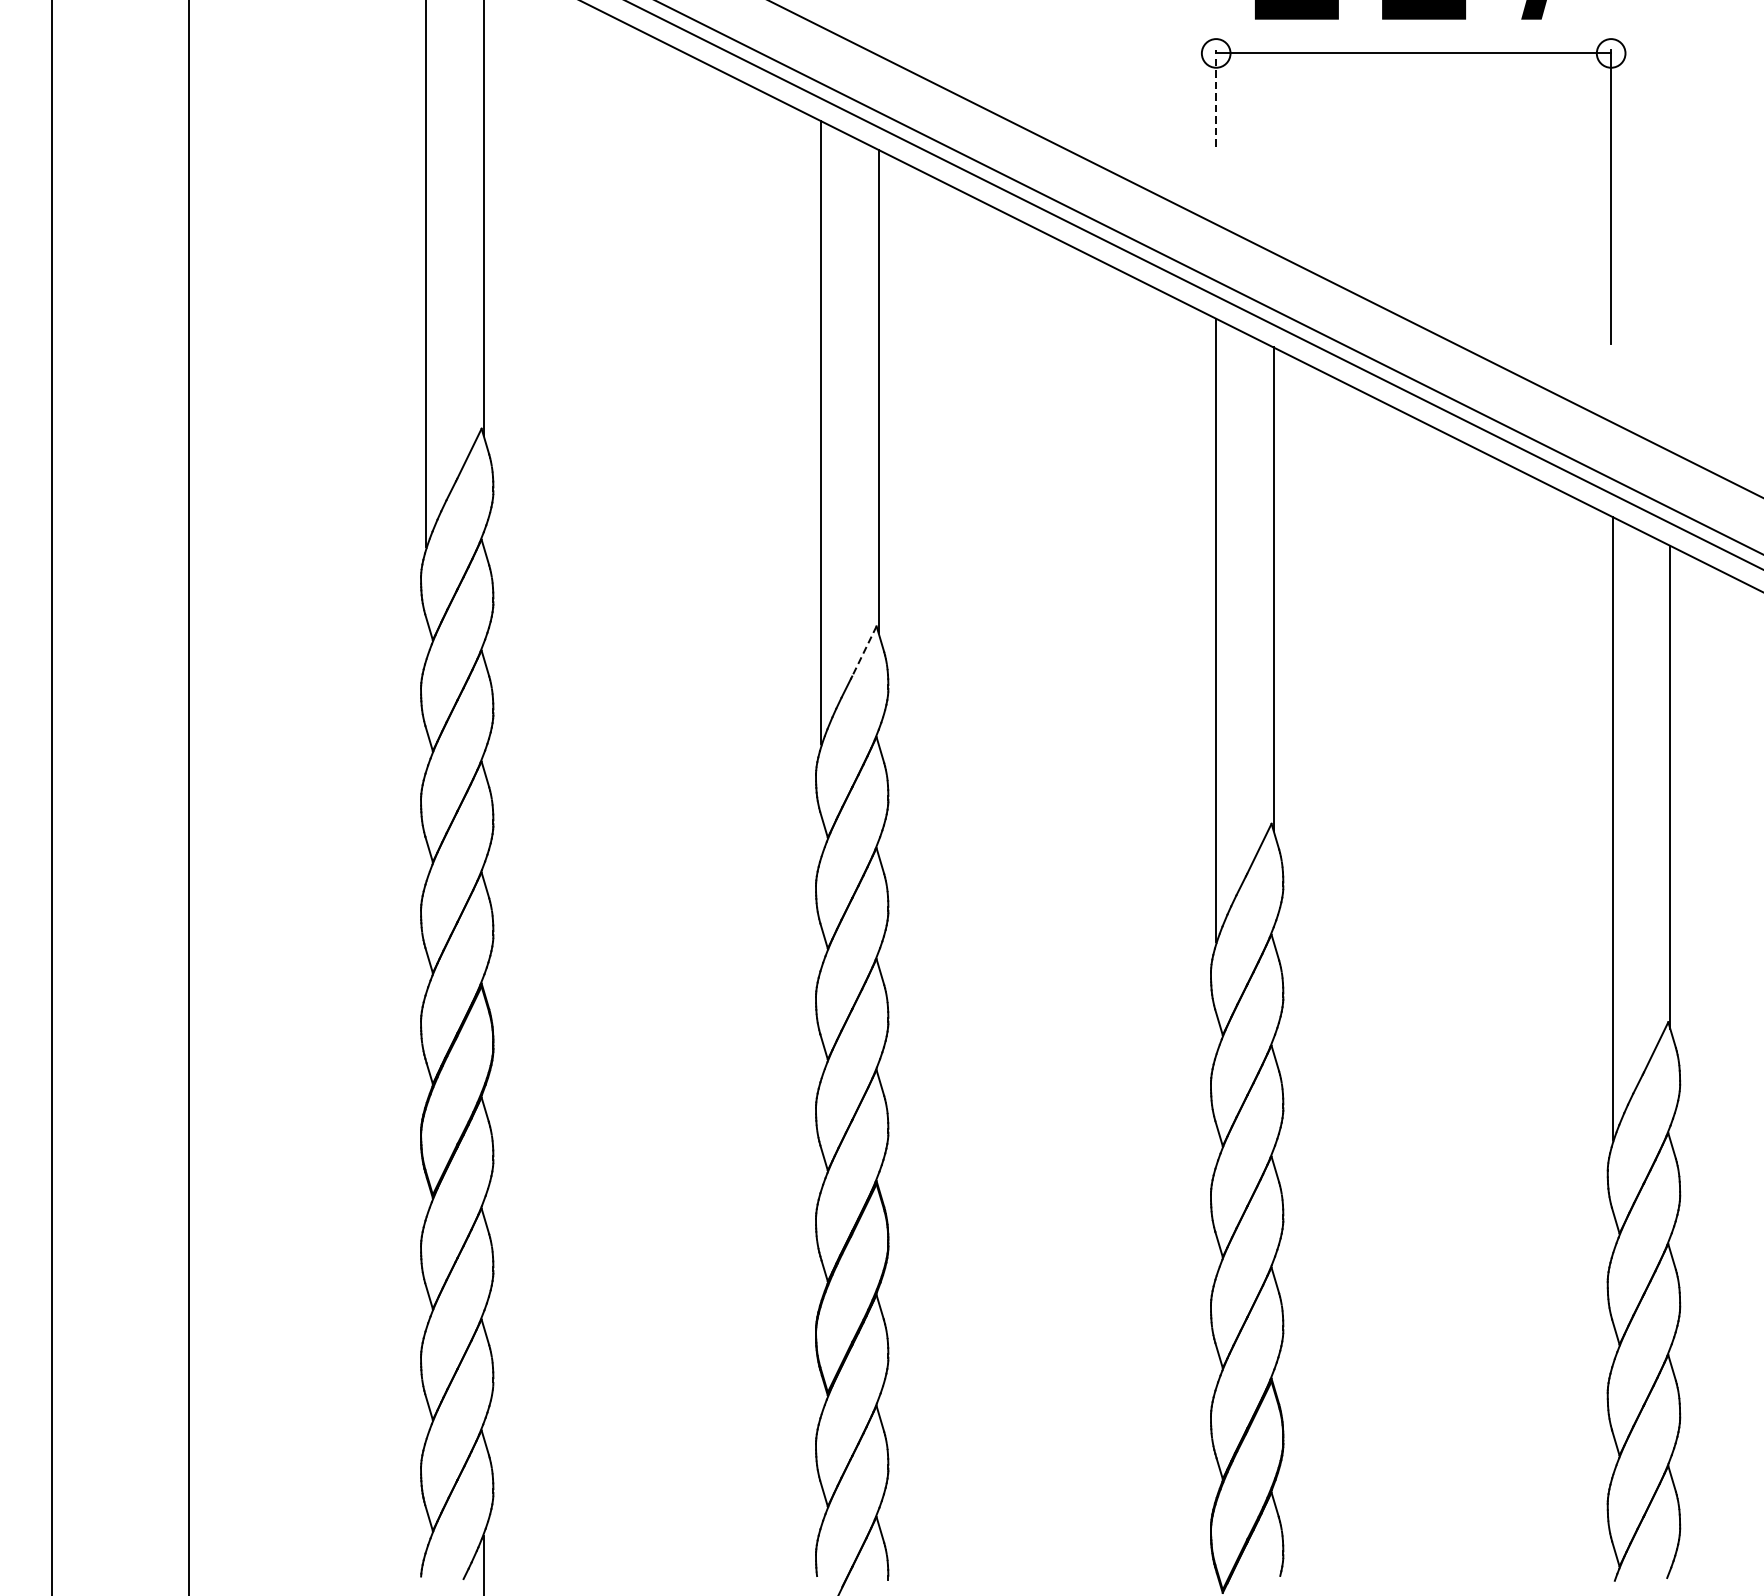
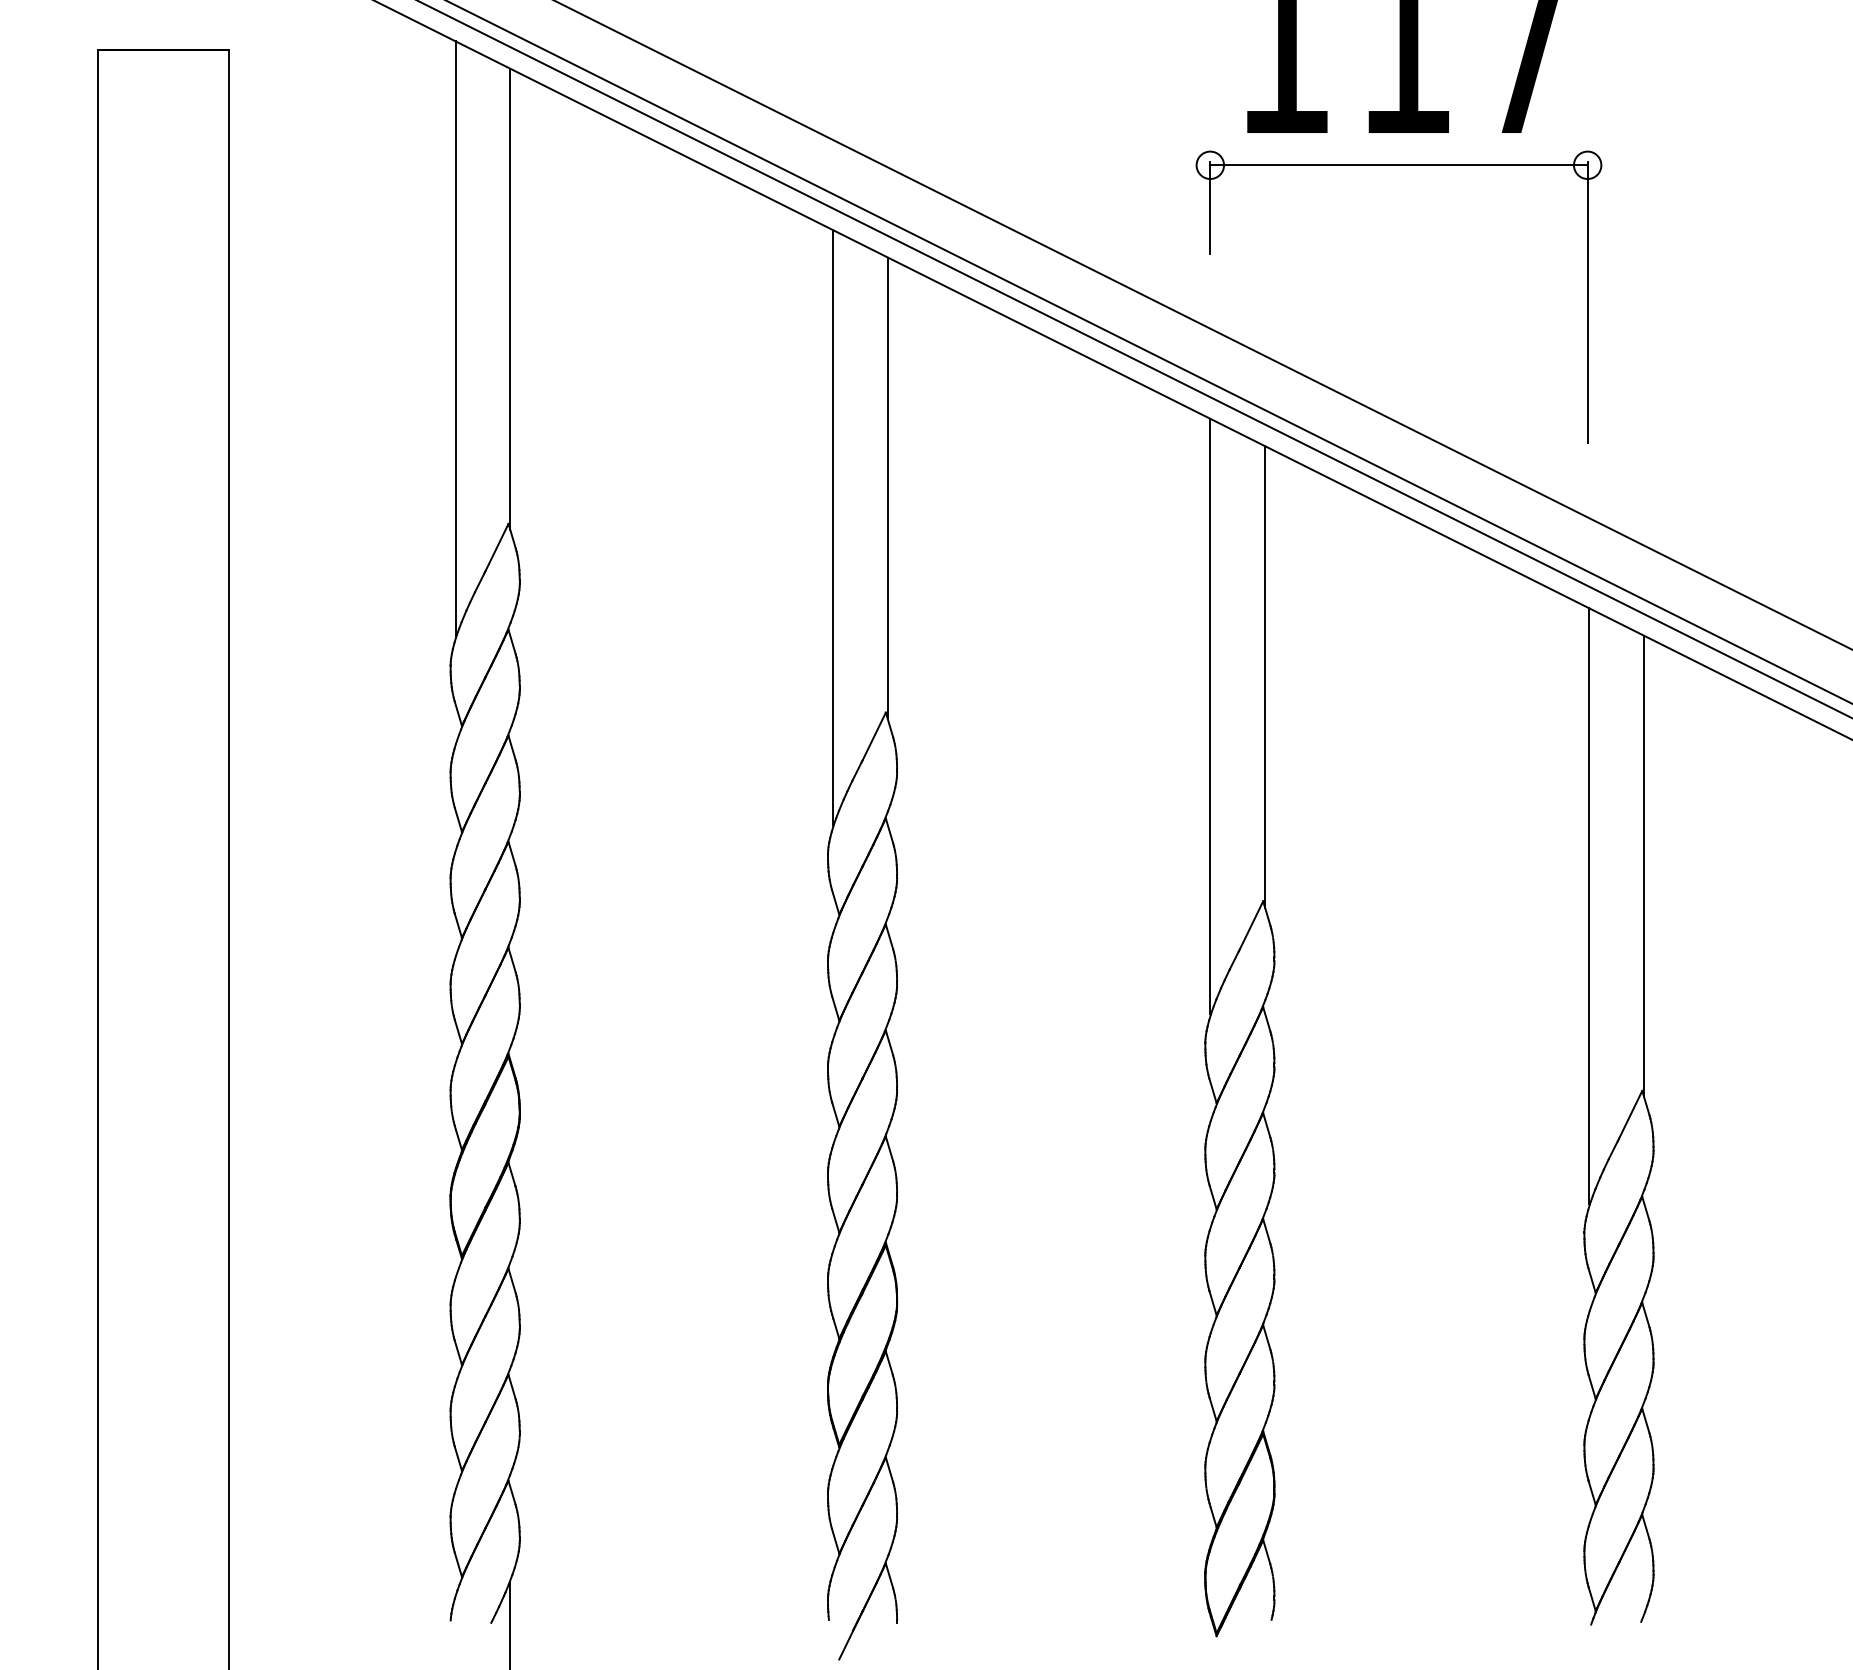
line: (1216, 97) -> (1210, 207), dashed -> solid
line: (864, 651) -> (874, 736), dashed -> solid

